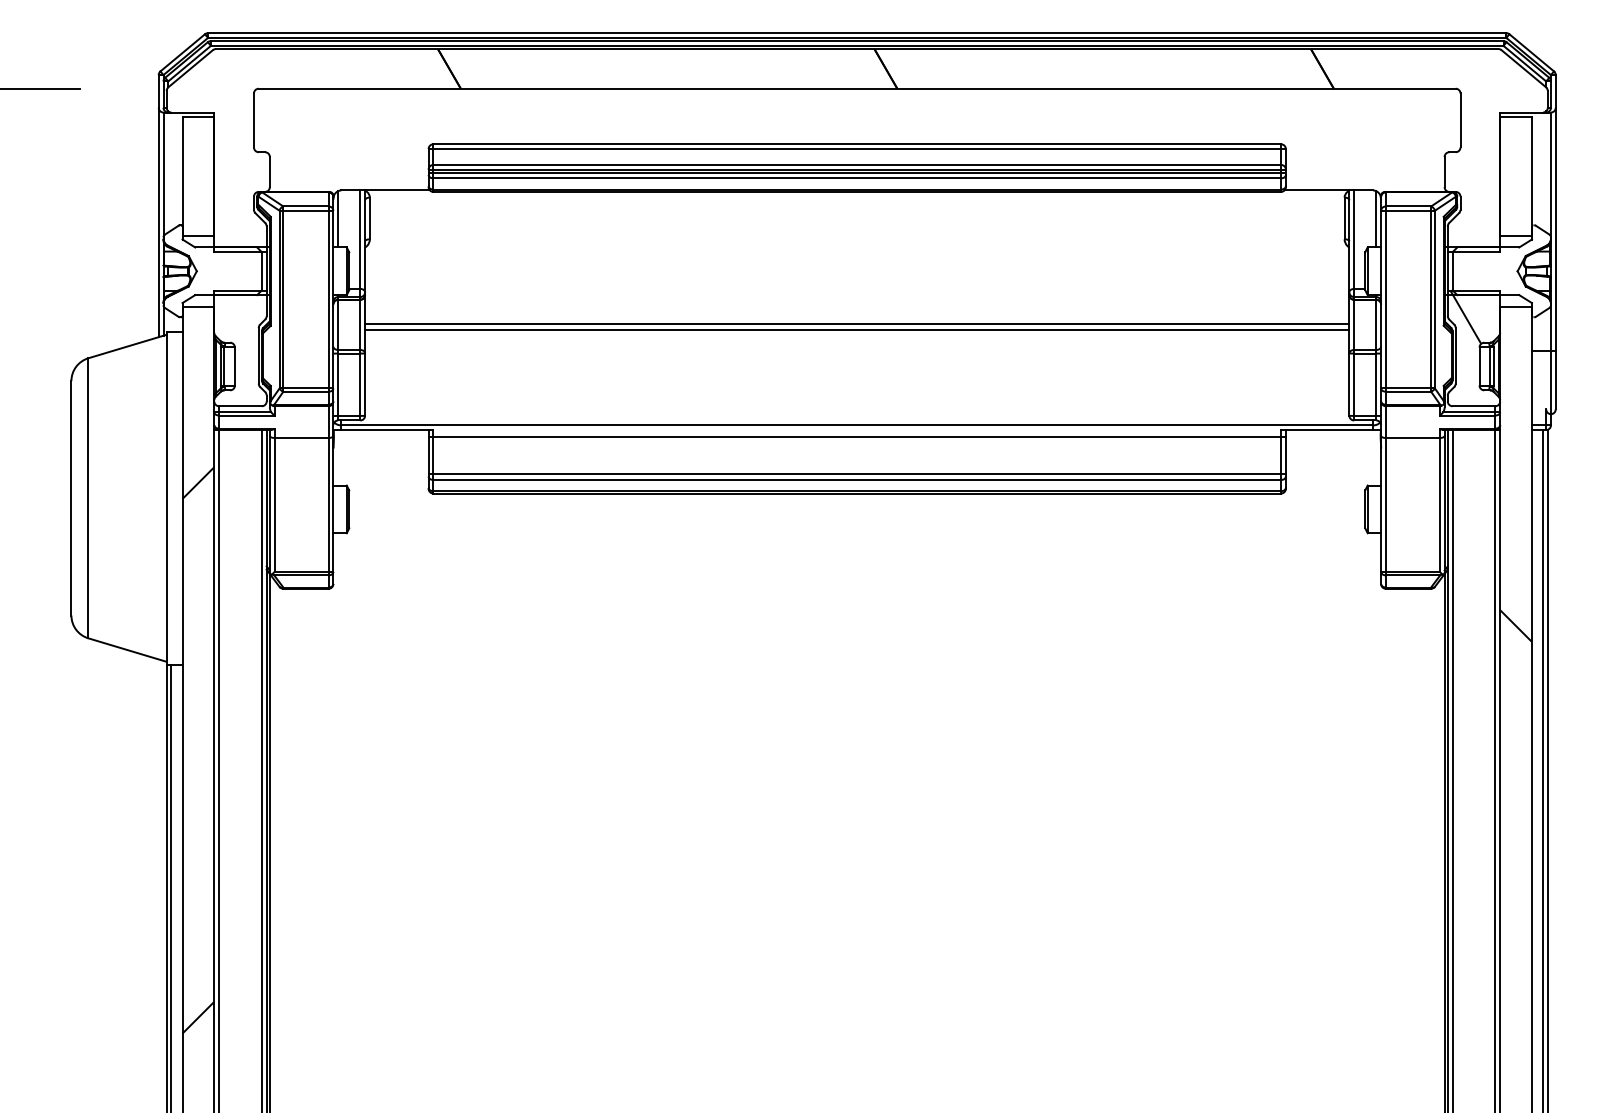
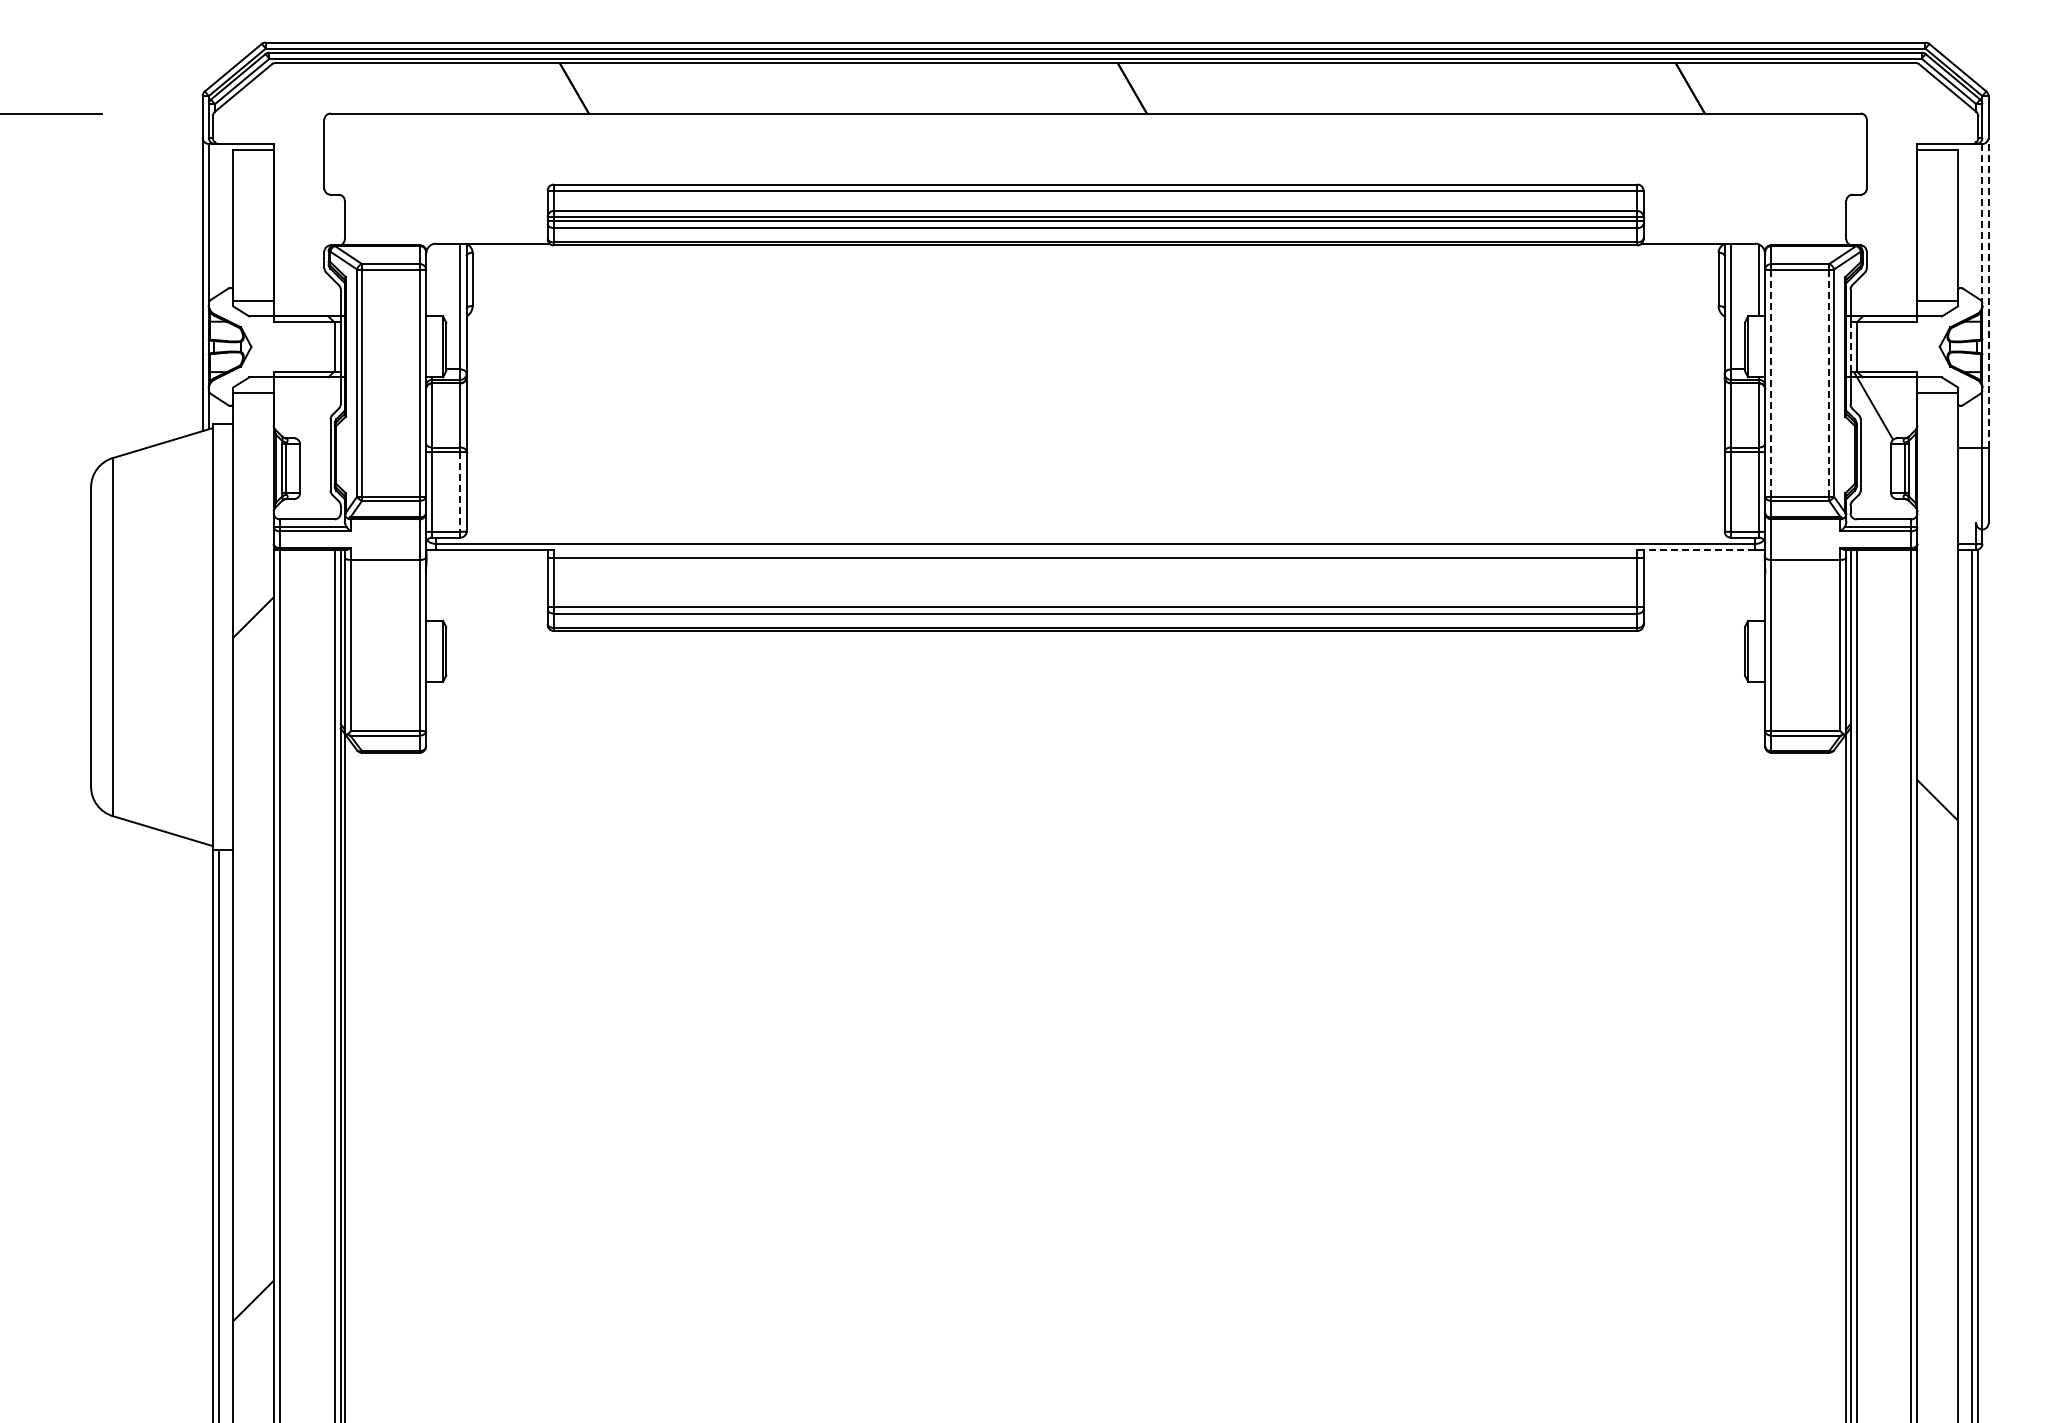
line: (1551, 174) -> (1982, 223), solid -> dashed
line: (338, 219) -> (432, 280), removed
line: (1555, 228) -> (1988, 292), solid -> dashed
line: (1447, 270) -> (1850, 346), solid -> dashed
line: (1385, 299) -> (1771, 383), solid -> dashed
line: (1431, 299) -> (1829, 383), solid -> dashed
line: (857, 324) -> (1095, 414), removed
line: (857, 330) -> (1095, 422), removed
line: (360, 384) -> (460, 491), solid -> dashed
line: (1327, 429) -> (1696, 549), solid -> dashed

